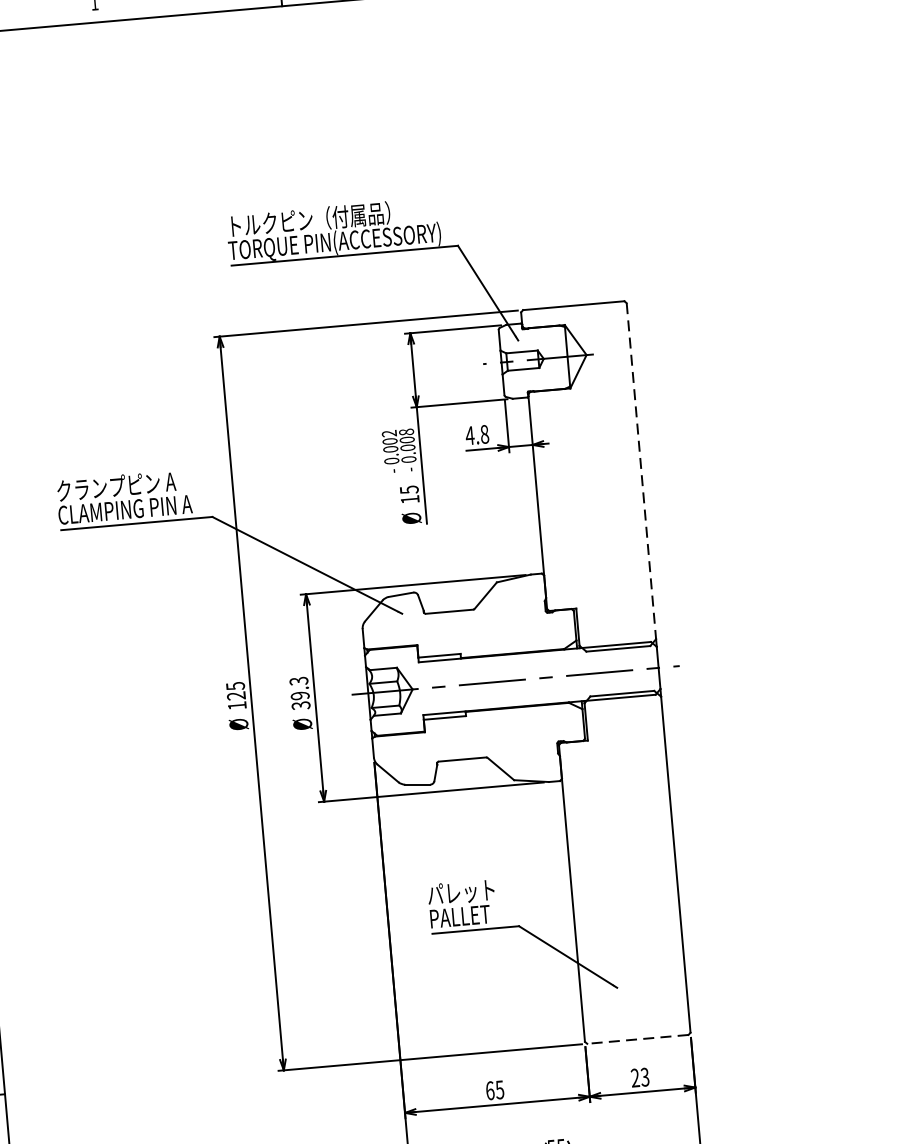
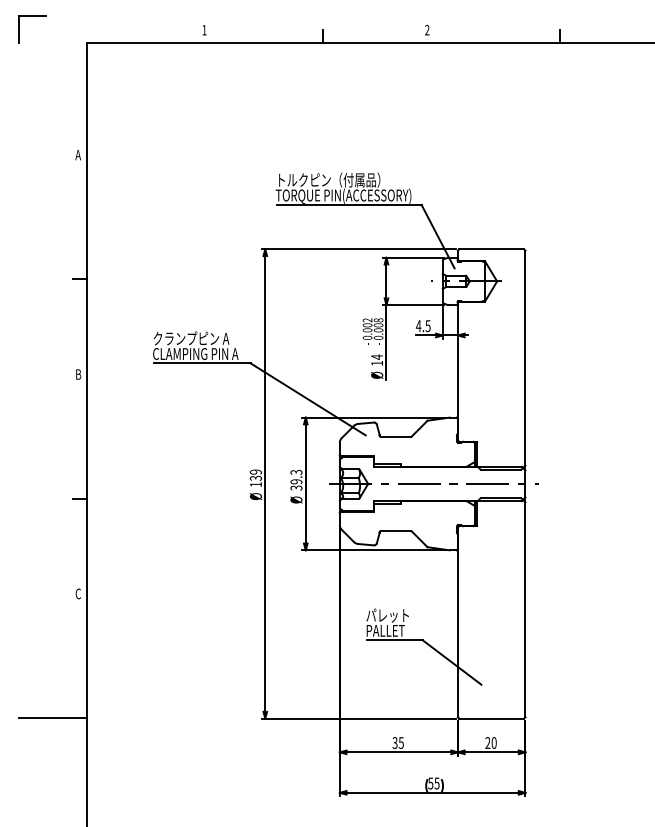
text: (483, 433) -> (427, 325), 4.8 -> 4.5
line: (641, 471) -> (525, 358), dashed -> solid
text: (409, 488) -> (377, 356), 15 -> 14
text: (235, 690) -> (255, 474), 125 -> 139
line: (637, 1039) -> (491, 718), dashed -> solid
text: (643, 1076) -> (493, 742), 23 -> 20
text: (489, 1090) -> (394, 742), 65 -> 35

